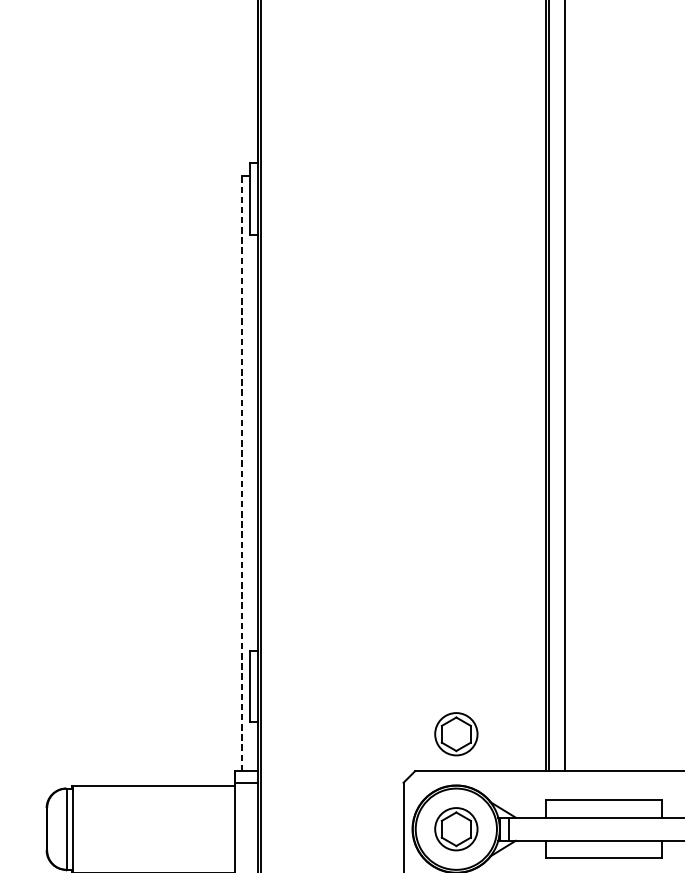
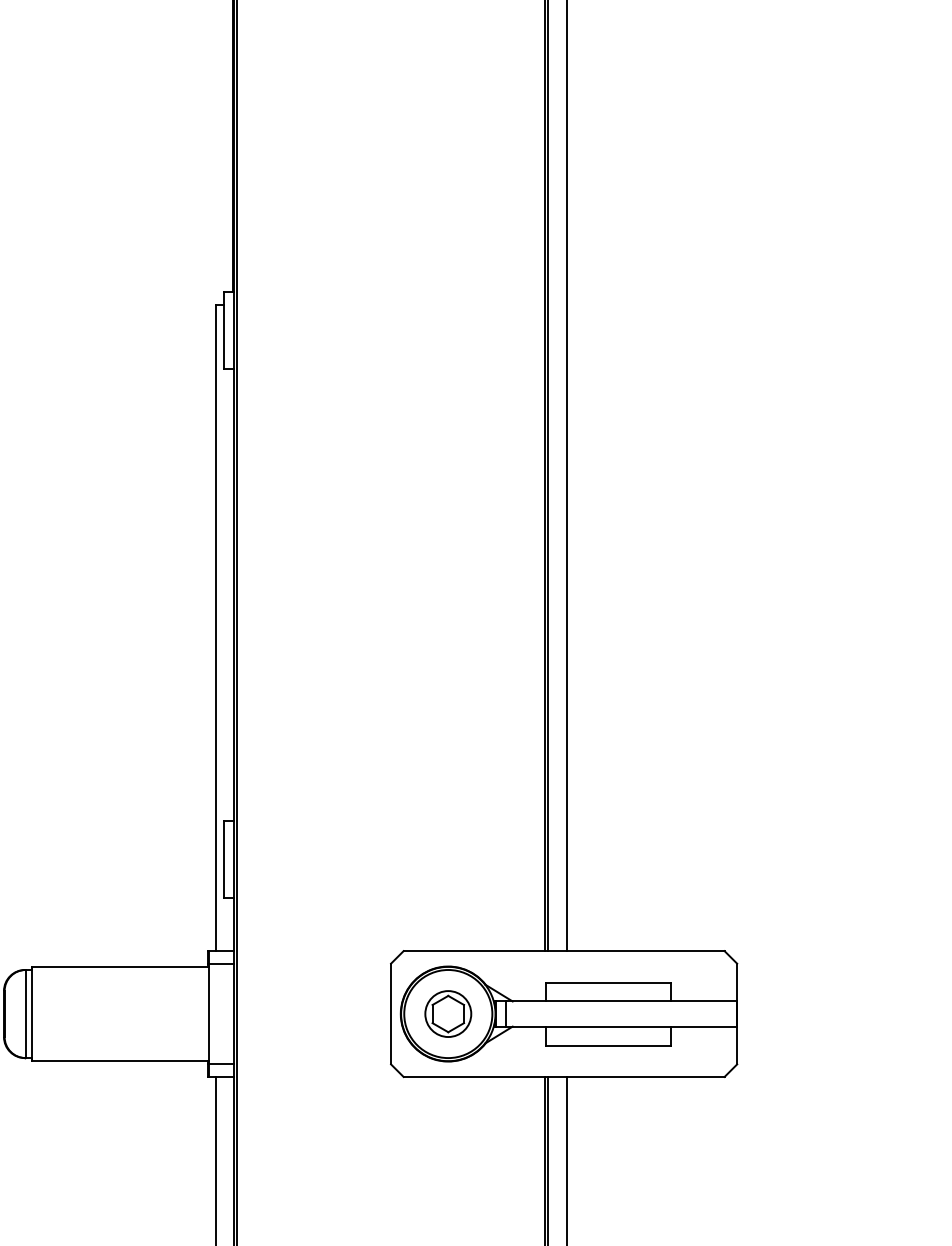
line: (242, 473) -> (216, 628), dashed -> solid
part: (456, 733) -> (448, 910), removed

